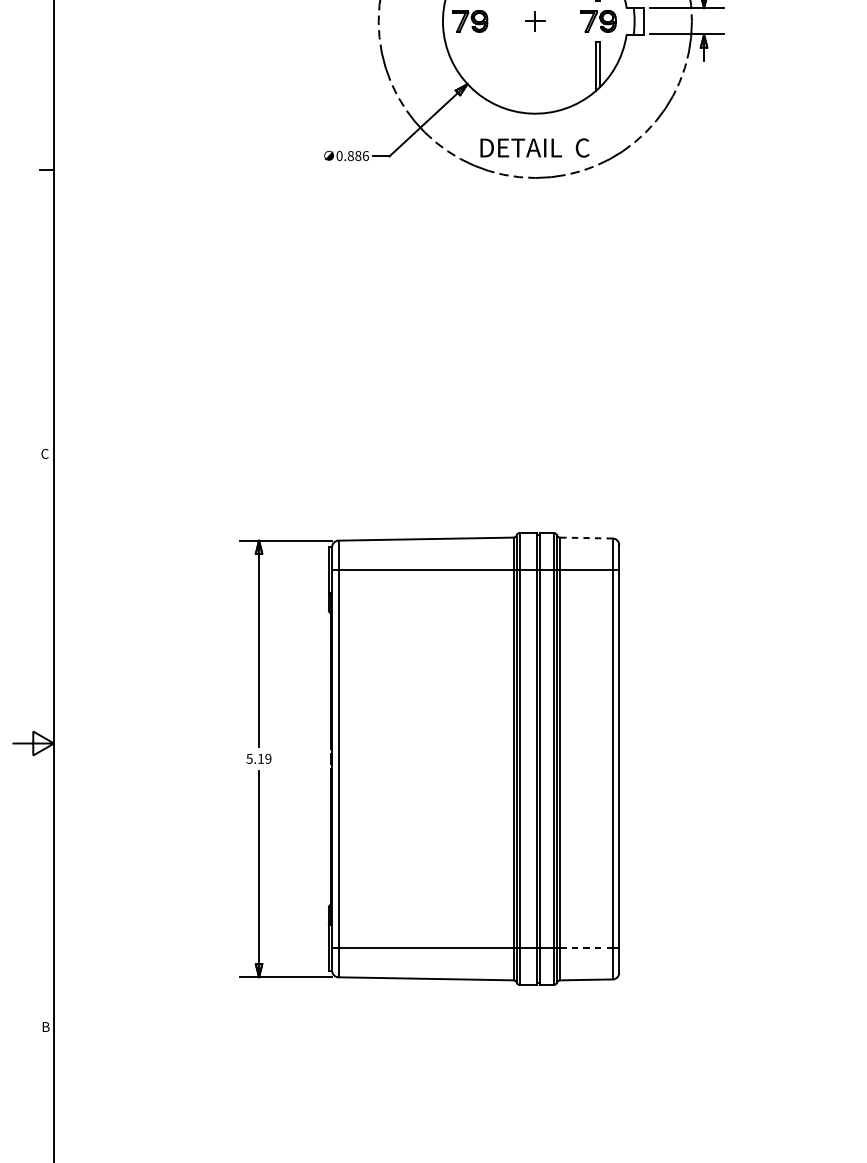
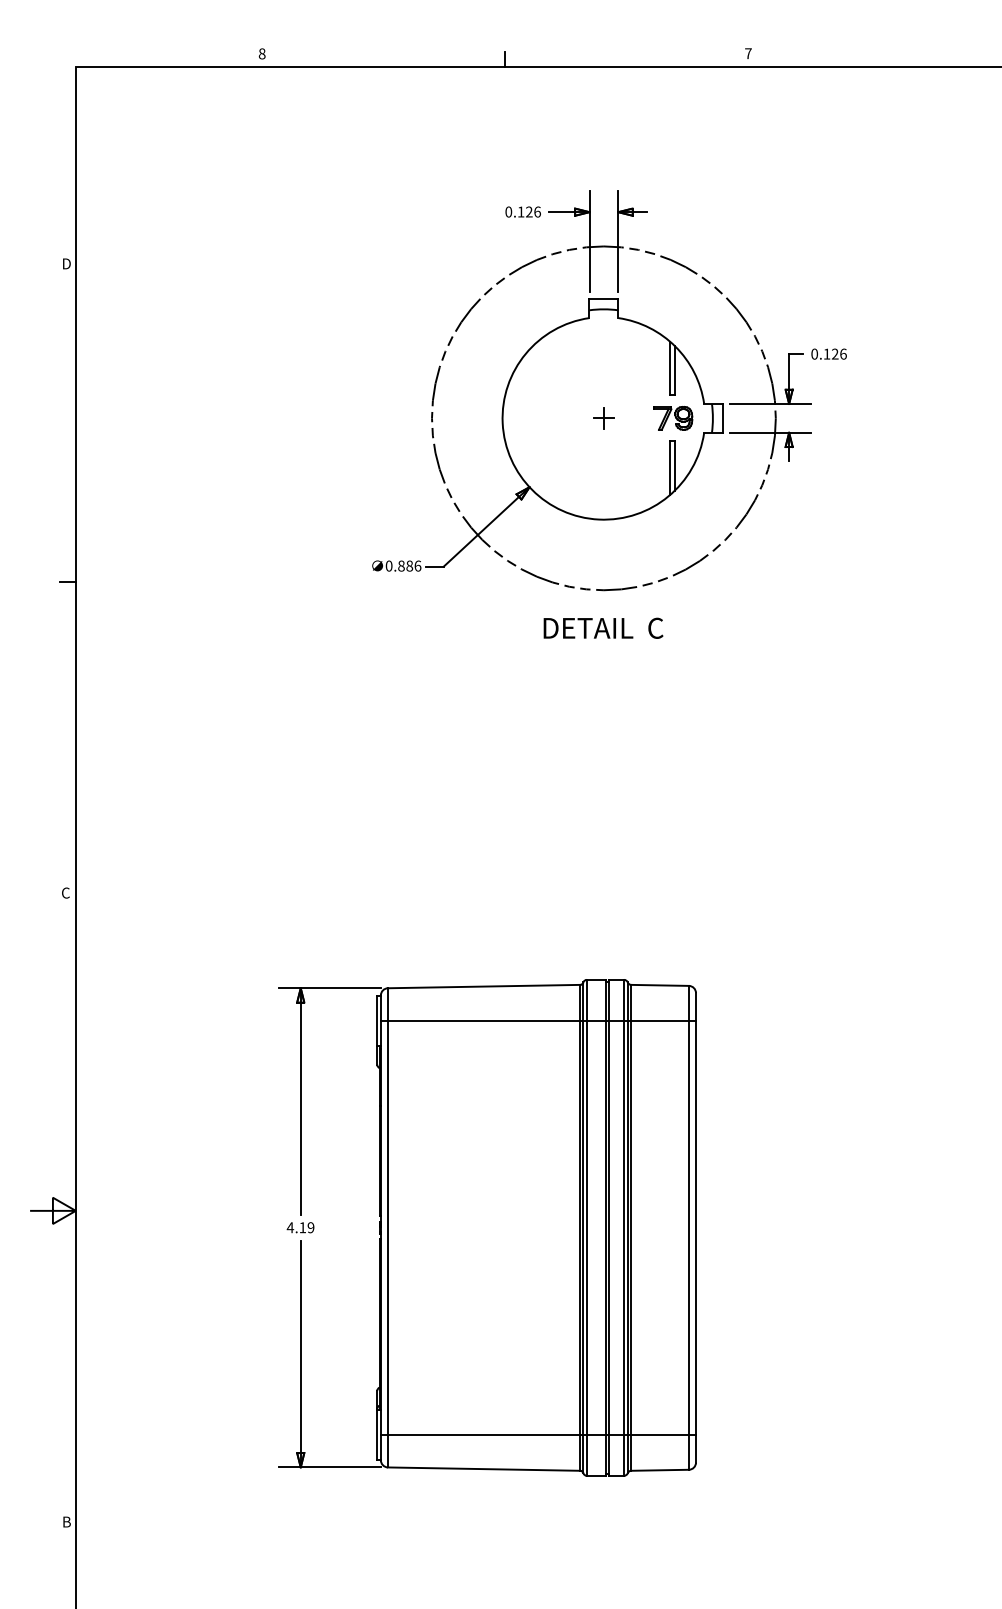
part: (470, 21) -> (532, 418), removed
text: (534, 147) -> (603, 627), moved
line: (586, 538) -> (660, 985), dashed -> solid
text: (249, 758) -> (290, 1227), 5.19 -> 4.19
line: (586, 947) -> (660, 1434), dashed -> solid

